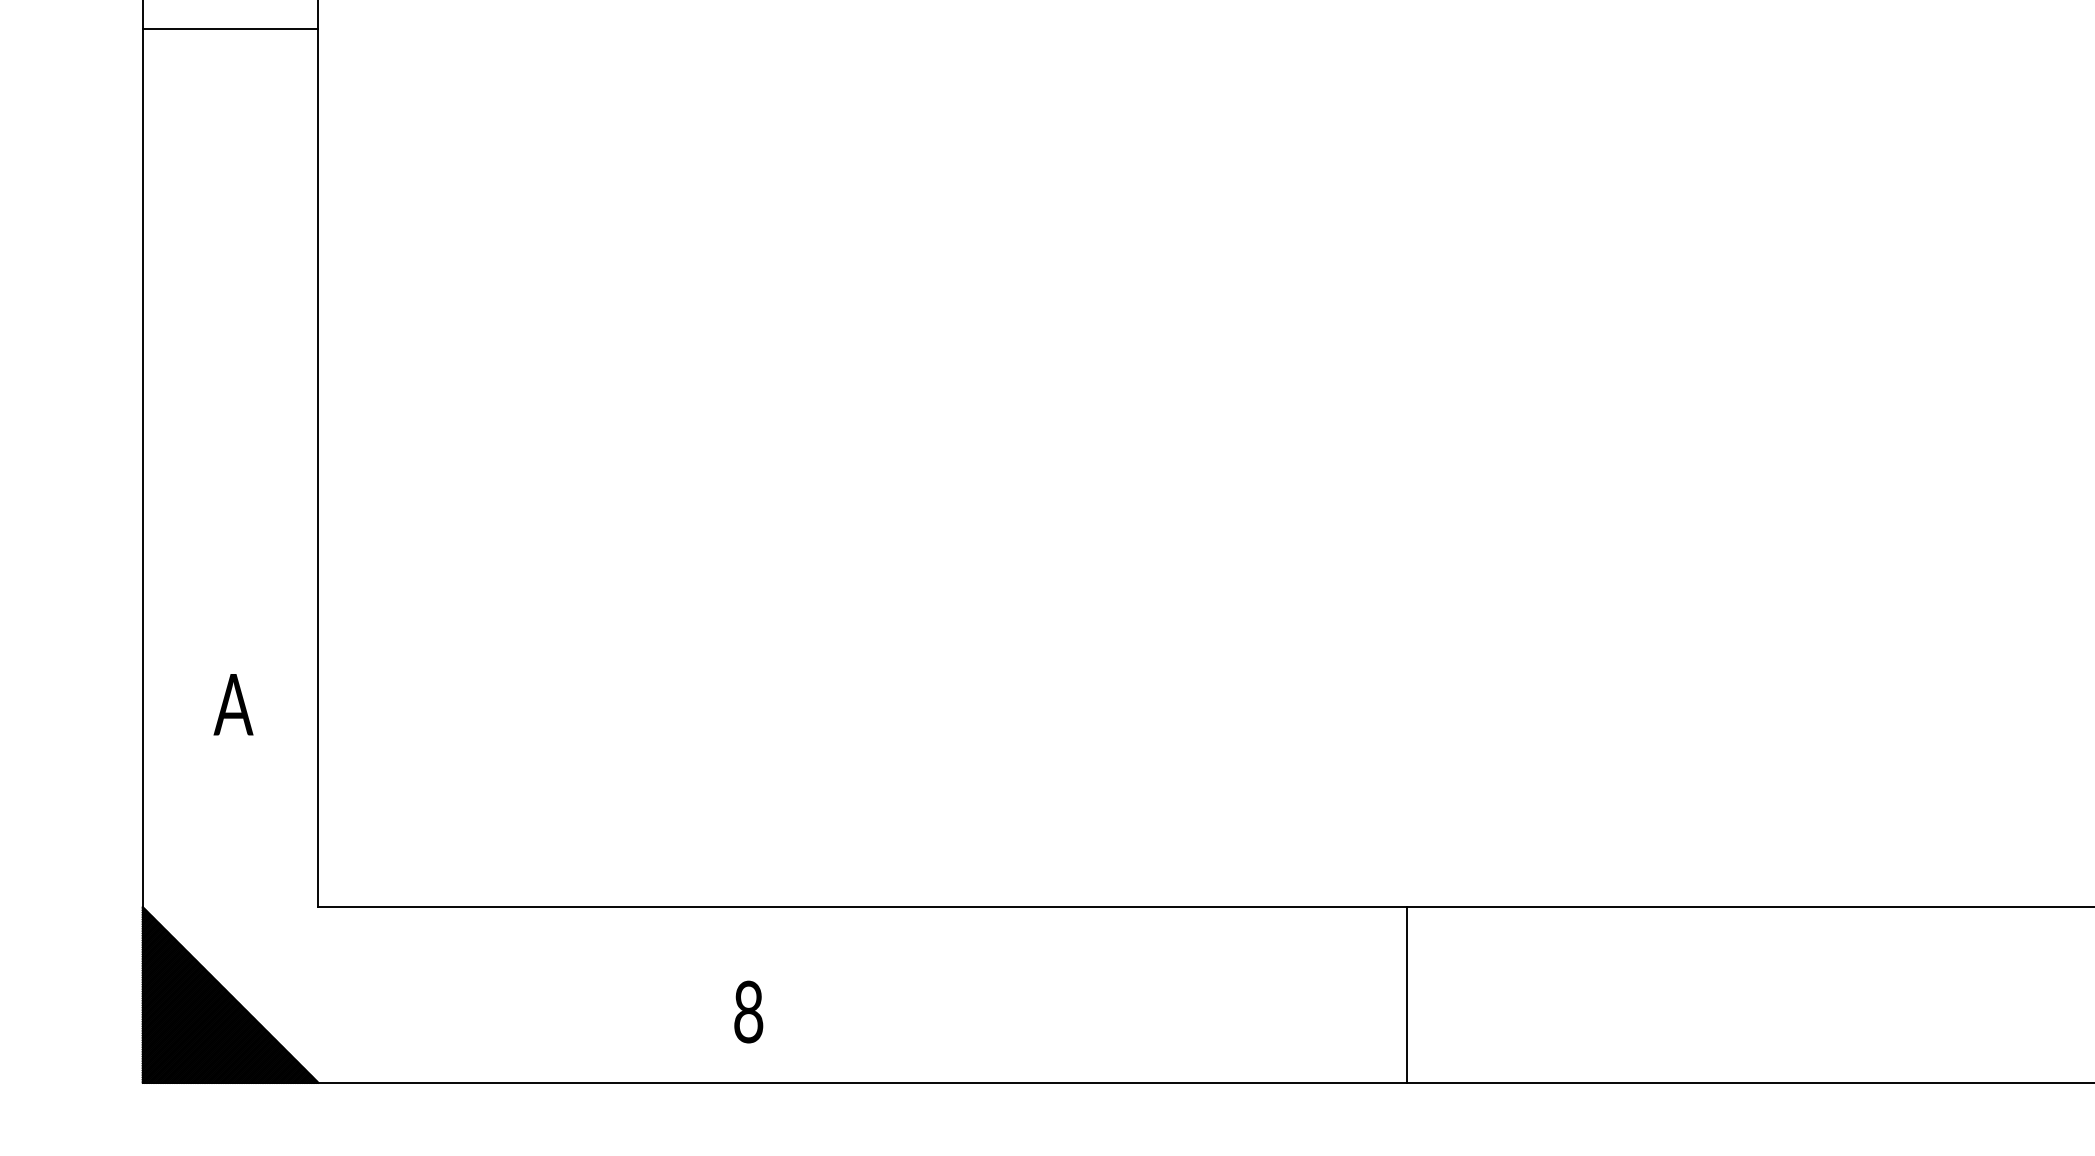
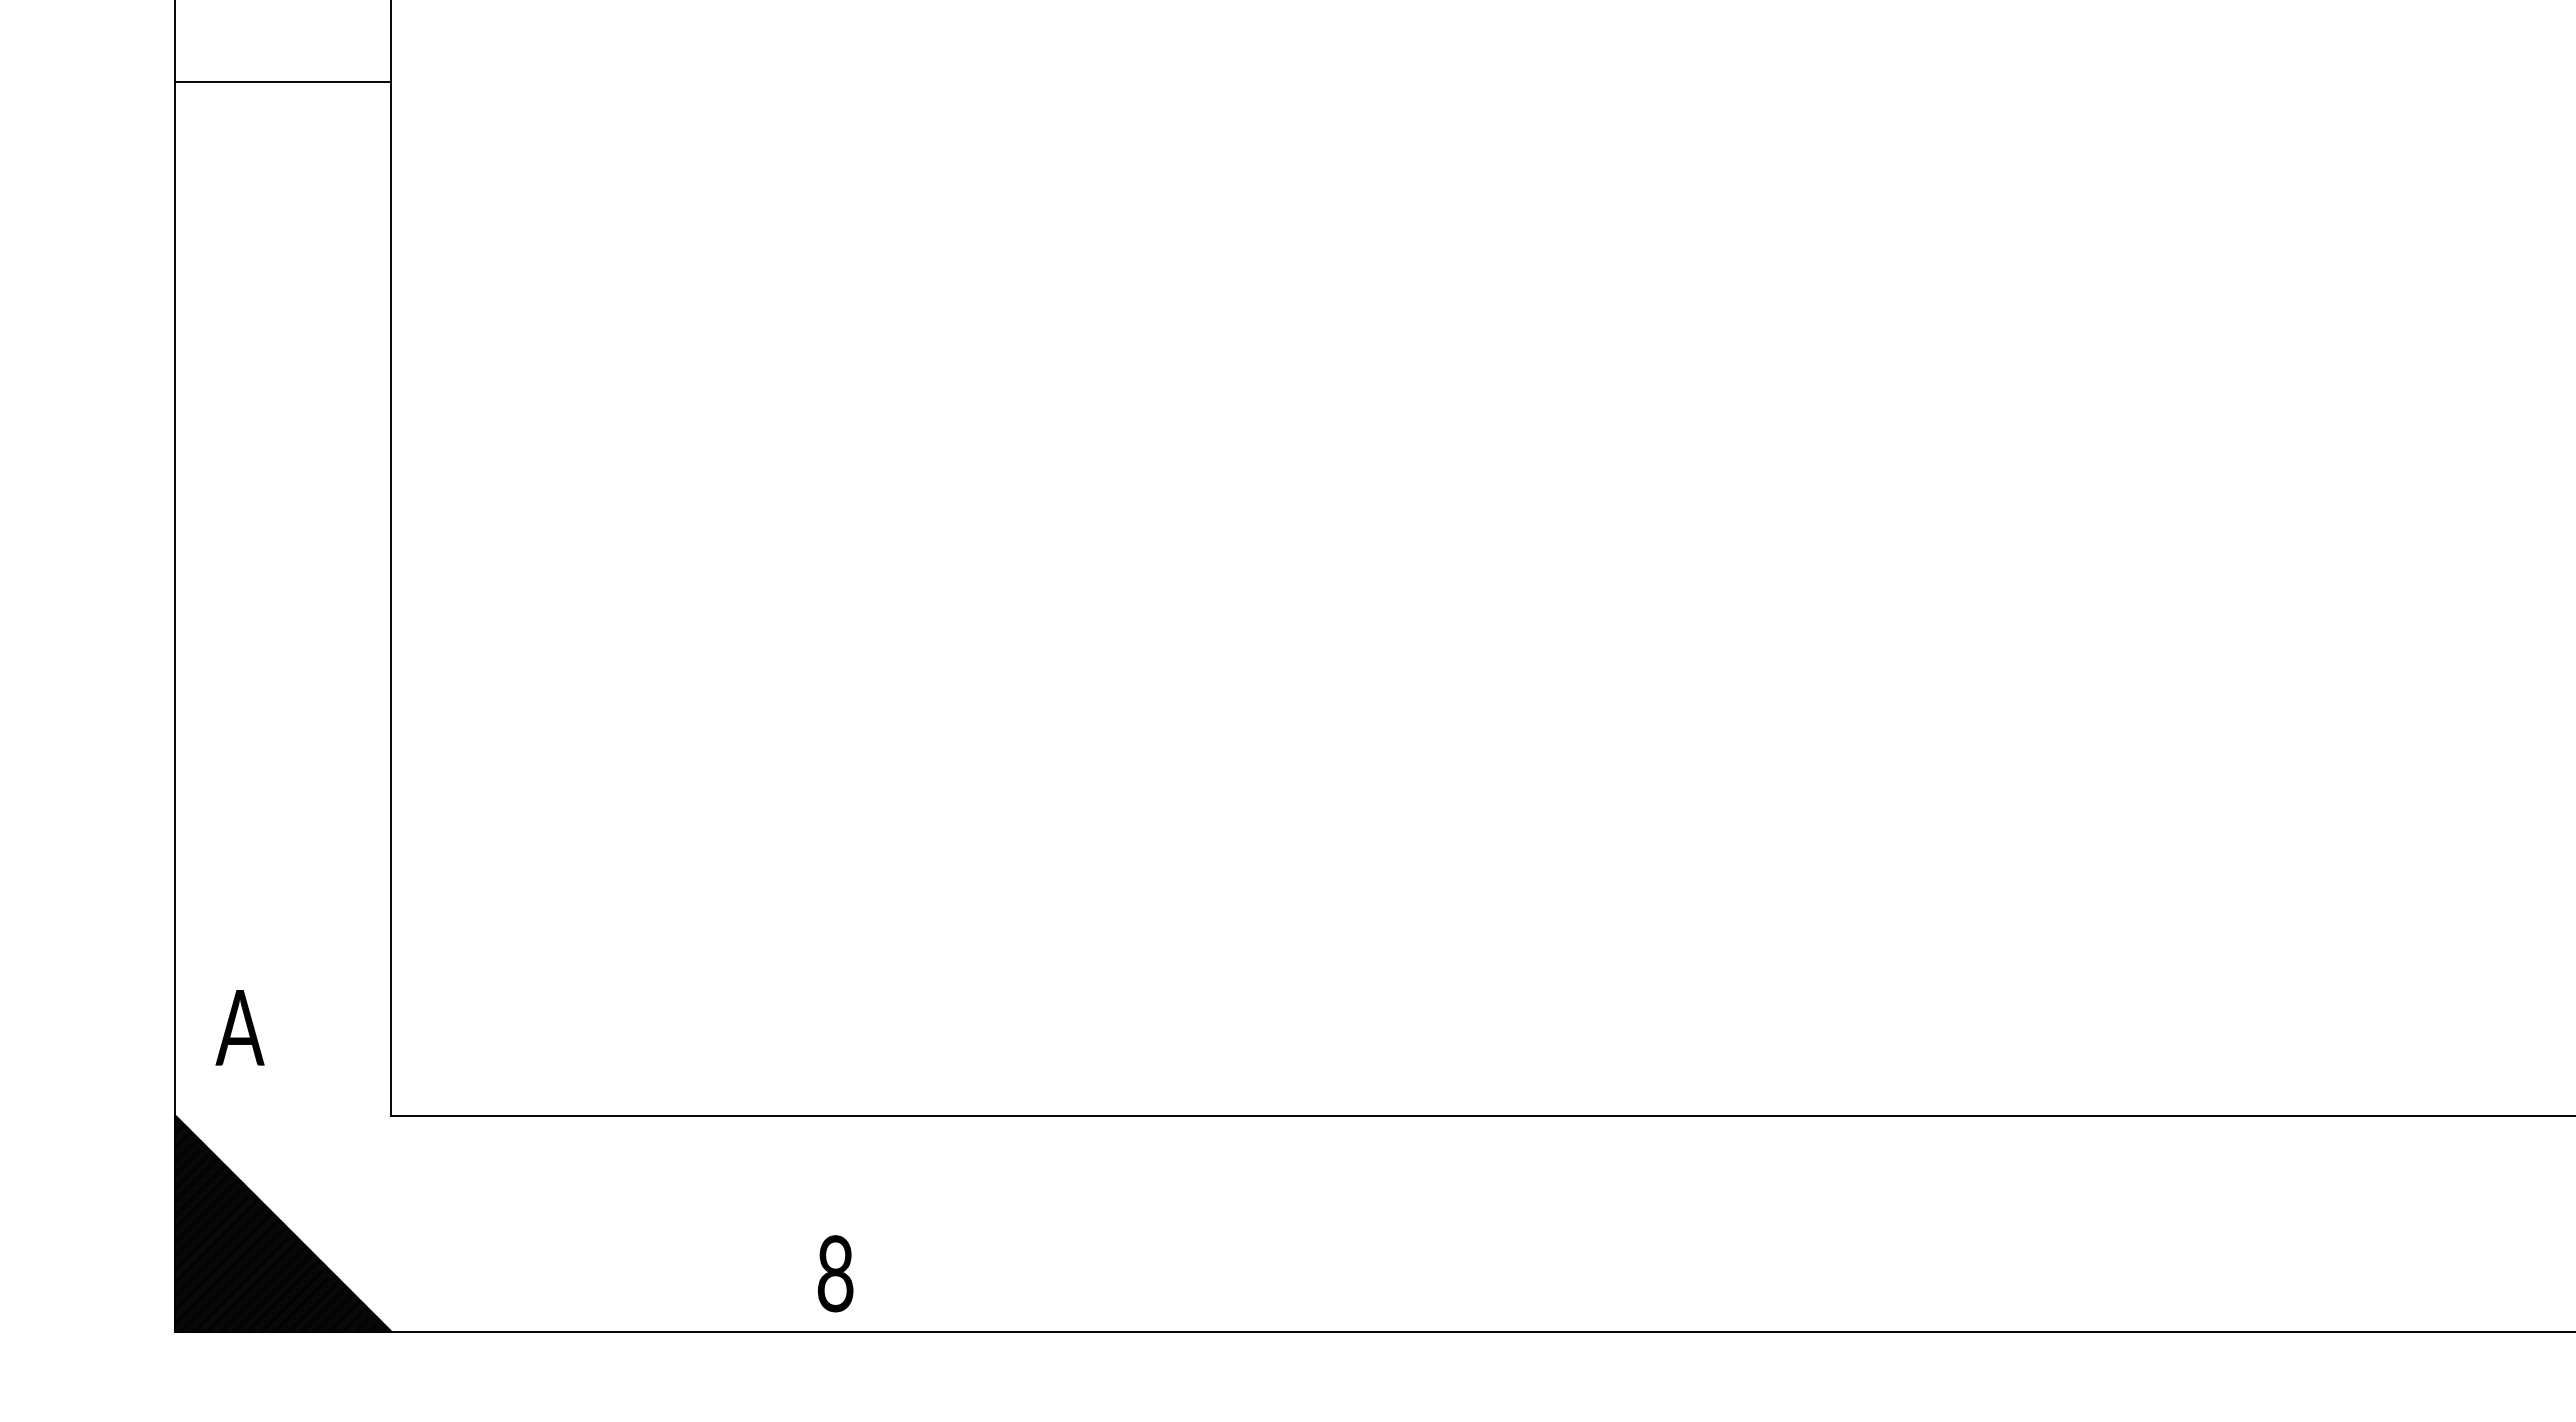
line: (230, 28) -> (283, 81), moved
text: (233, 704) -> (239, 1027), moved
line: (1407, 994) -> (1730, 1223), removed
text: (748, 1011) -> (835, 1273), moved

